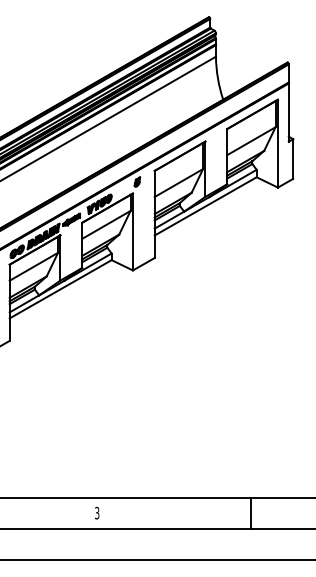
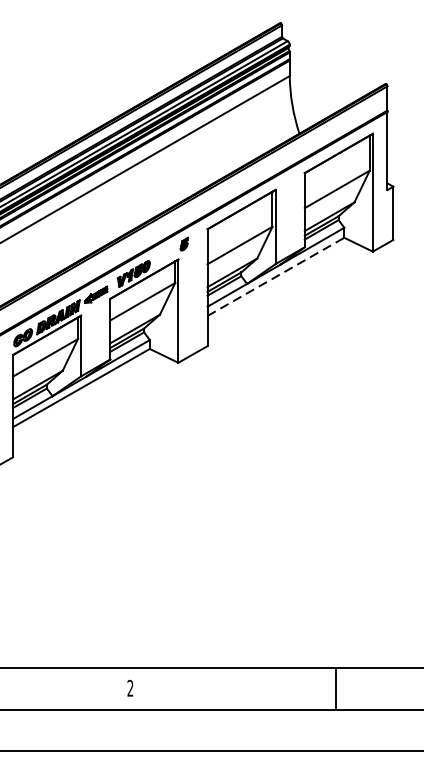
line: (205, 206) -> (275, 276), solid -> dashed
text: (97, 513) -> (130, 688), 3 -> 2

